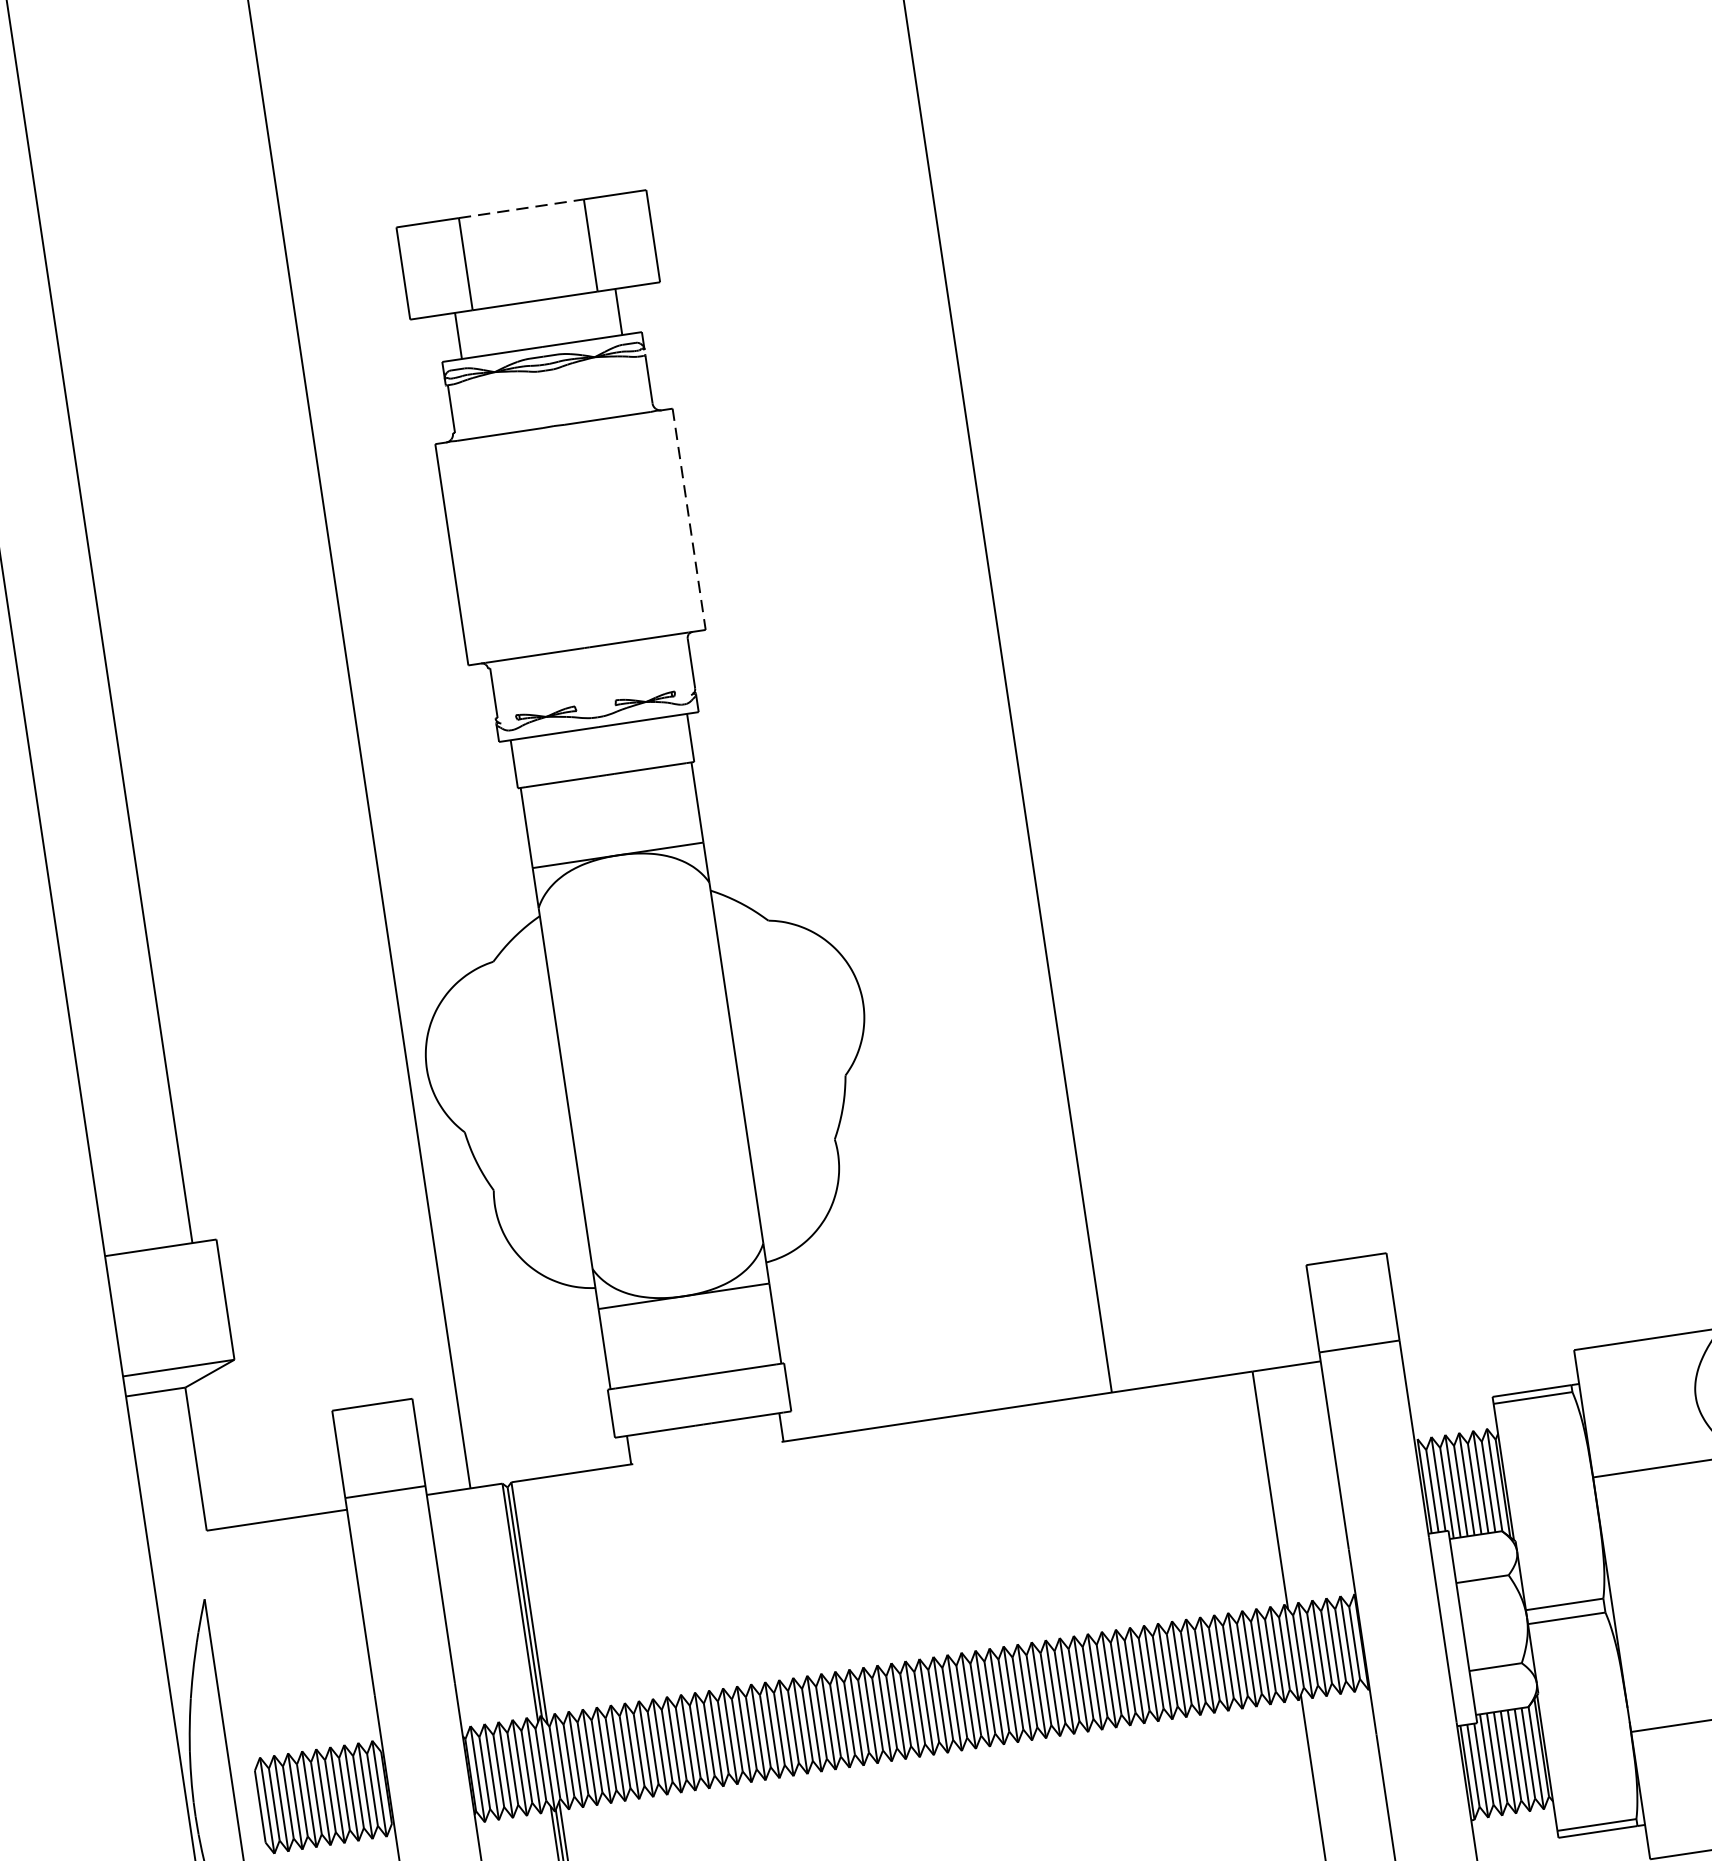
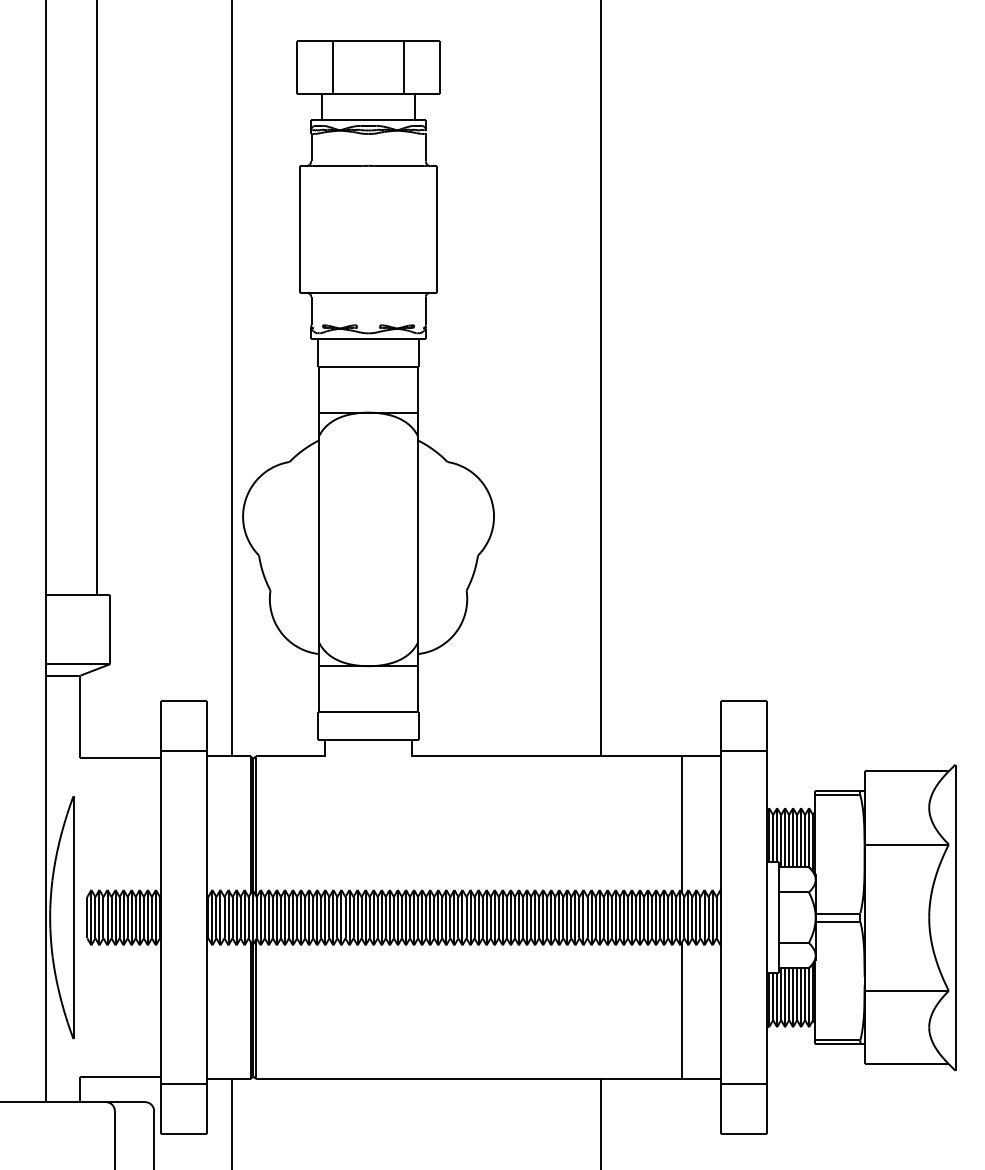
line: (521, 208) -> (368, 40), dashed -> solid
line: (688, 519) -> (436, 229), dashed -> solid

